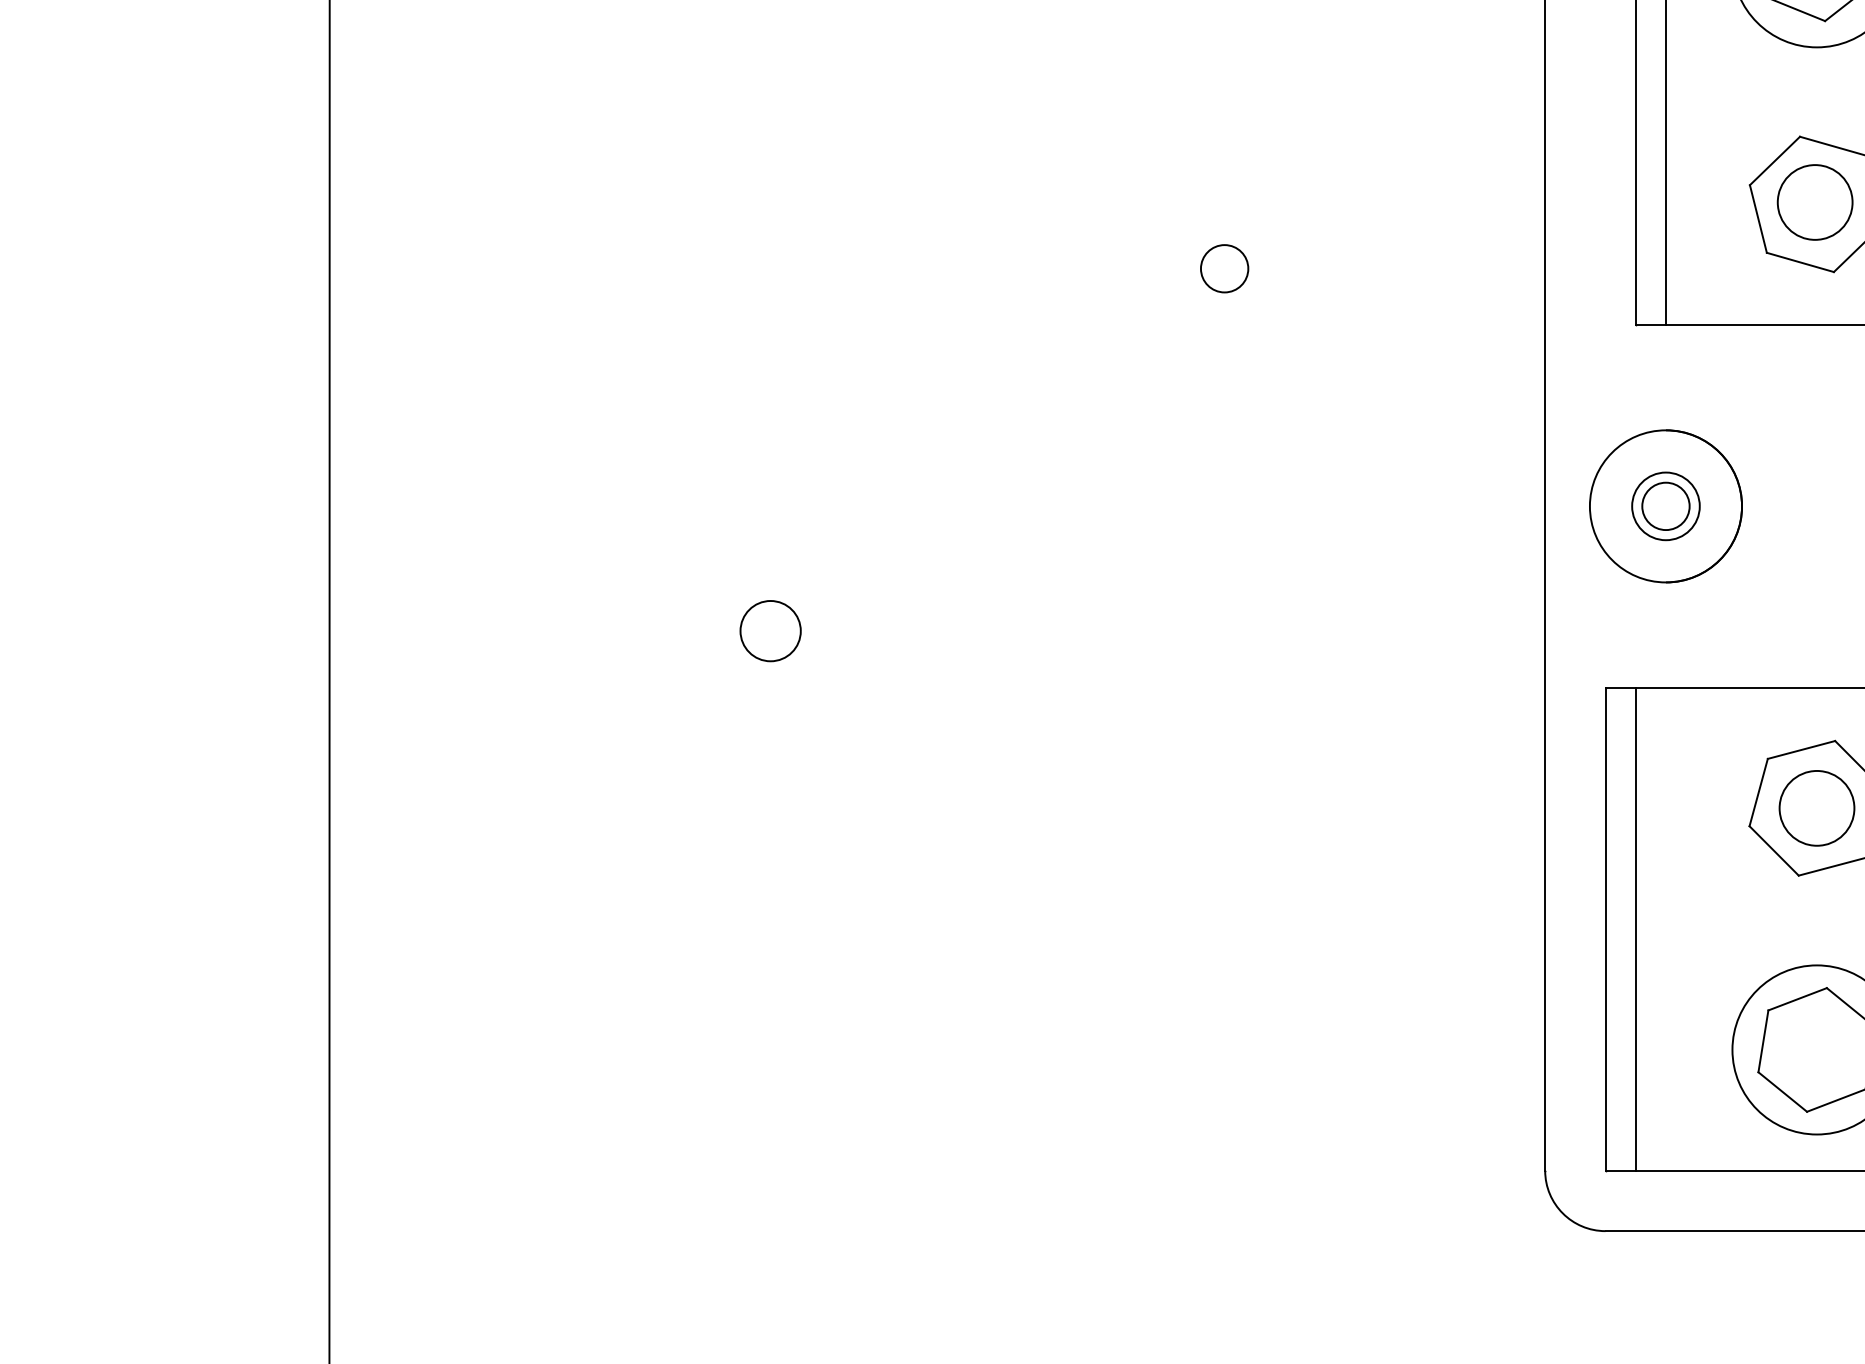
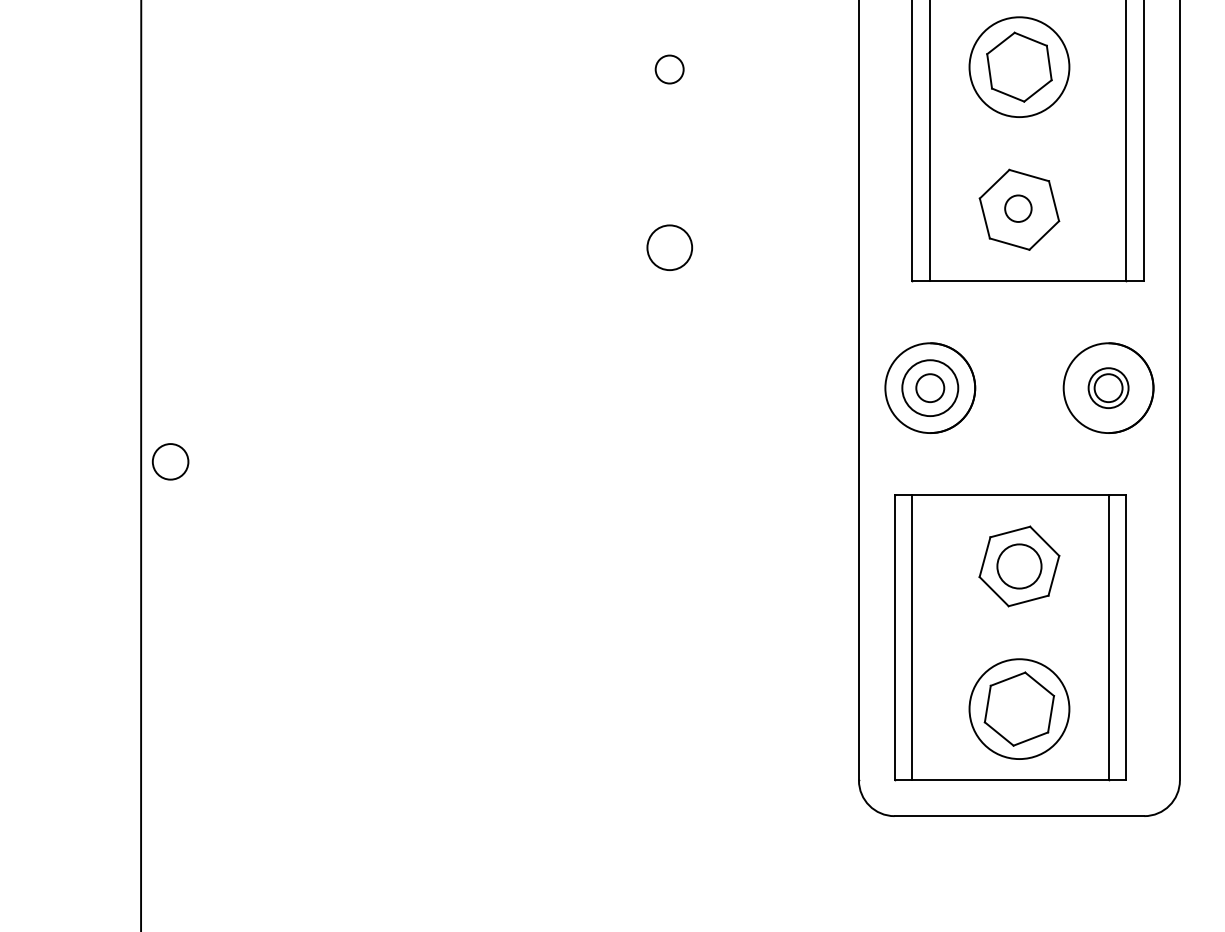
circle: (1815, 202) -> (1018, 208), size x0.6
circle: (1224, 268) -> (669, 247), size x1.6
circle: (1666, 506) -> (930, 388), size x1.4
circle: (770, 630) -> (170, 461), moved

